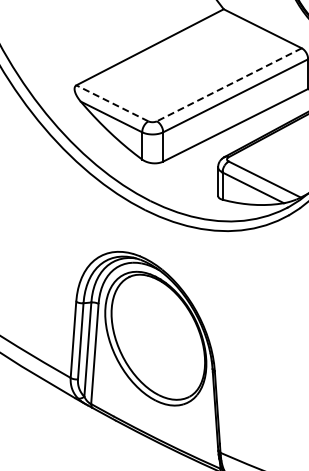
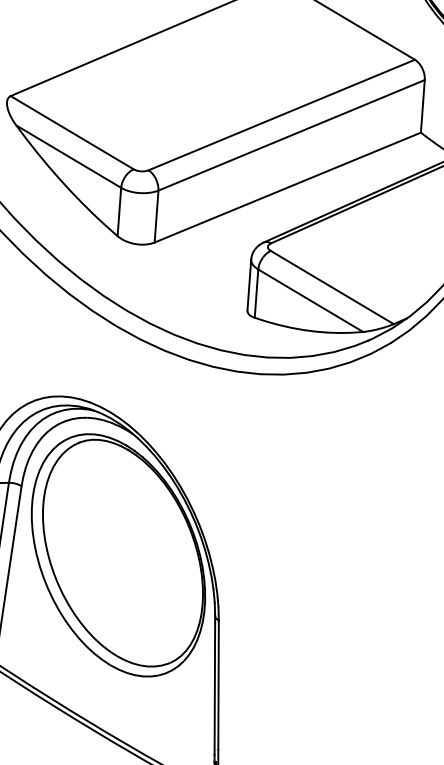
line: (228, 85) -> (280, 116), dashed -> solid
line: (111, 103) -> (70, 132), dashed -> solid

